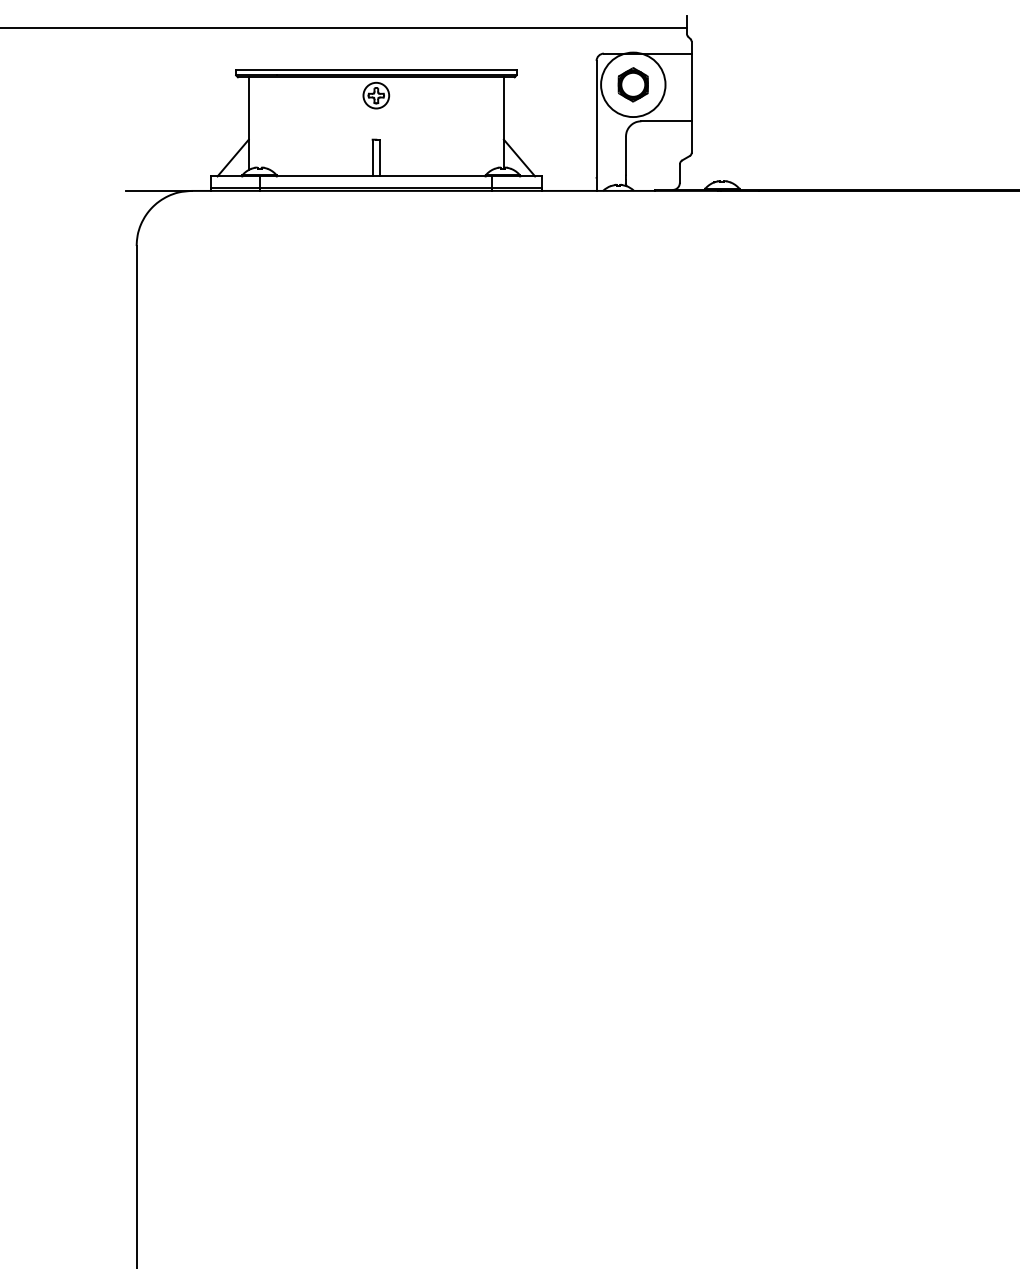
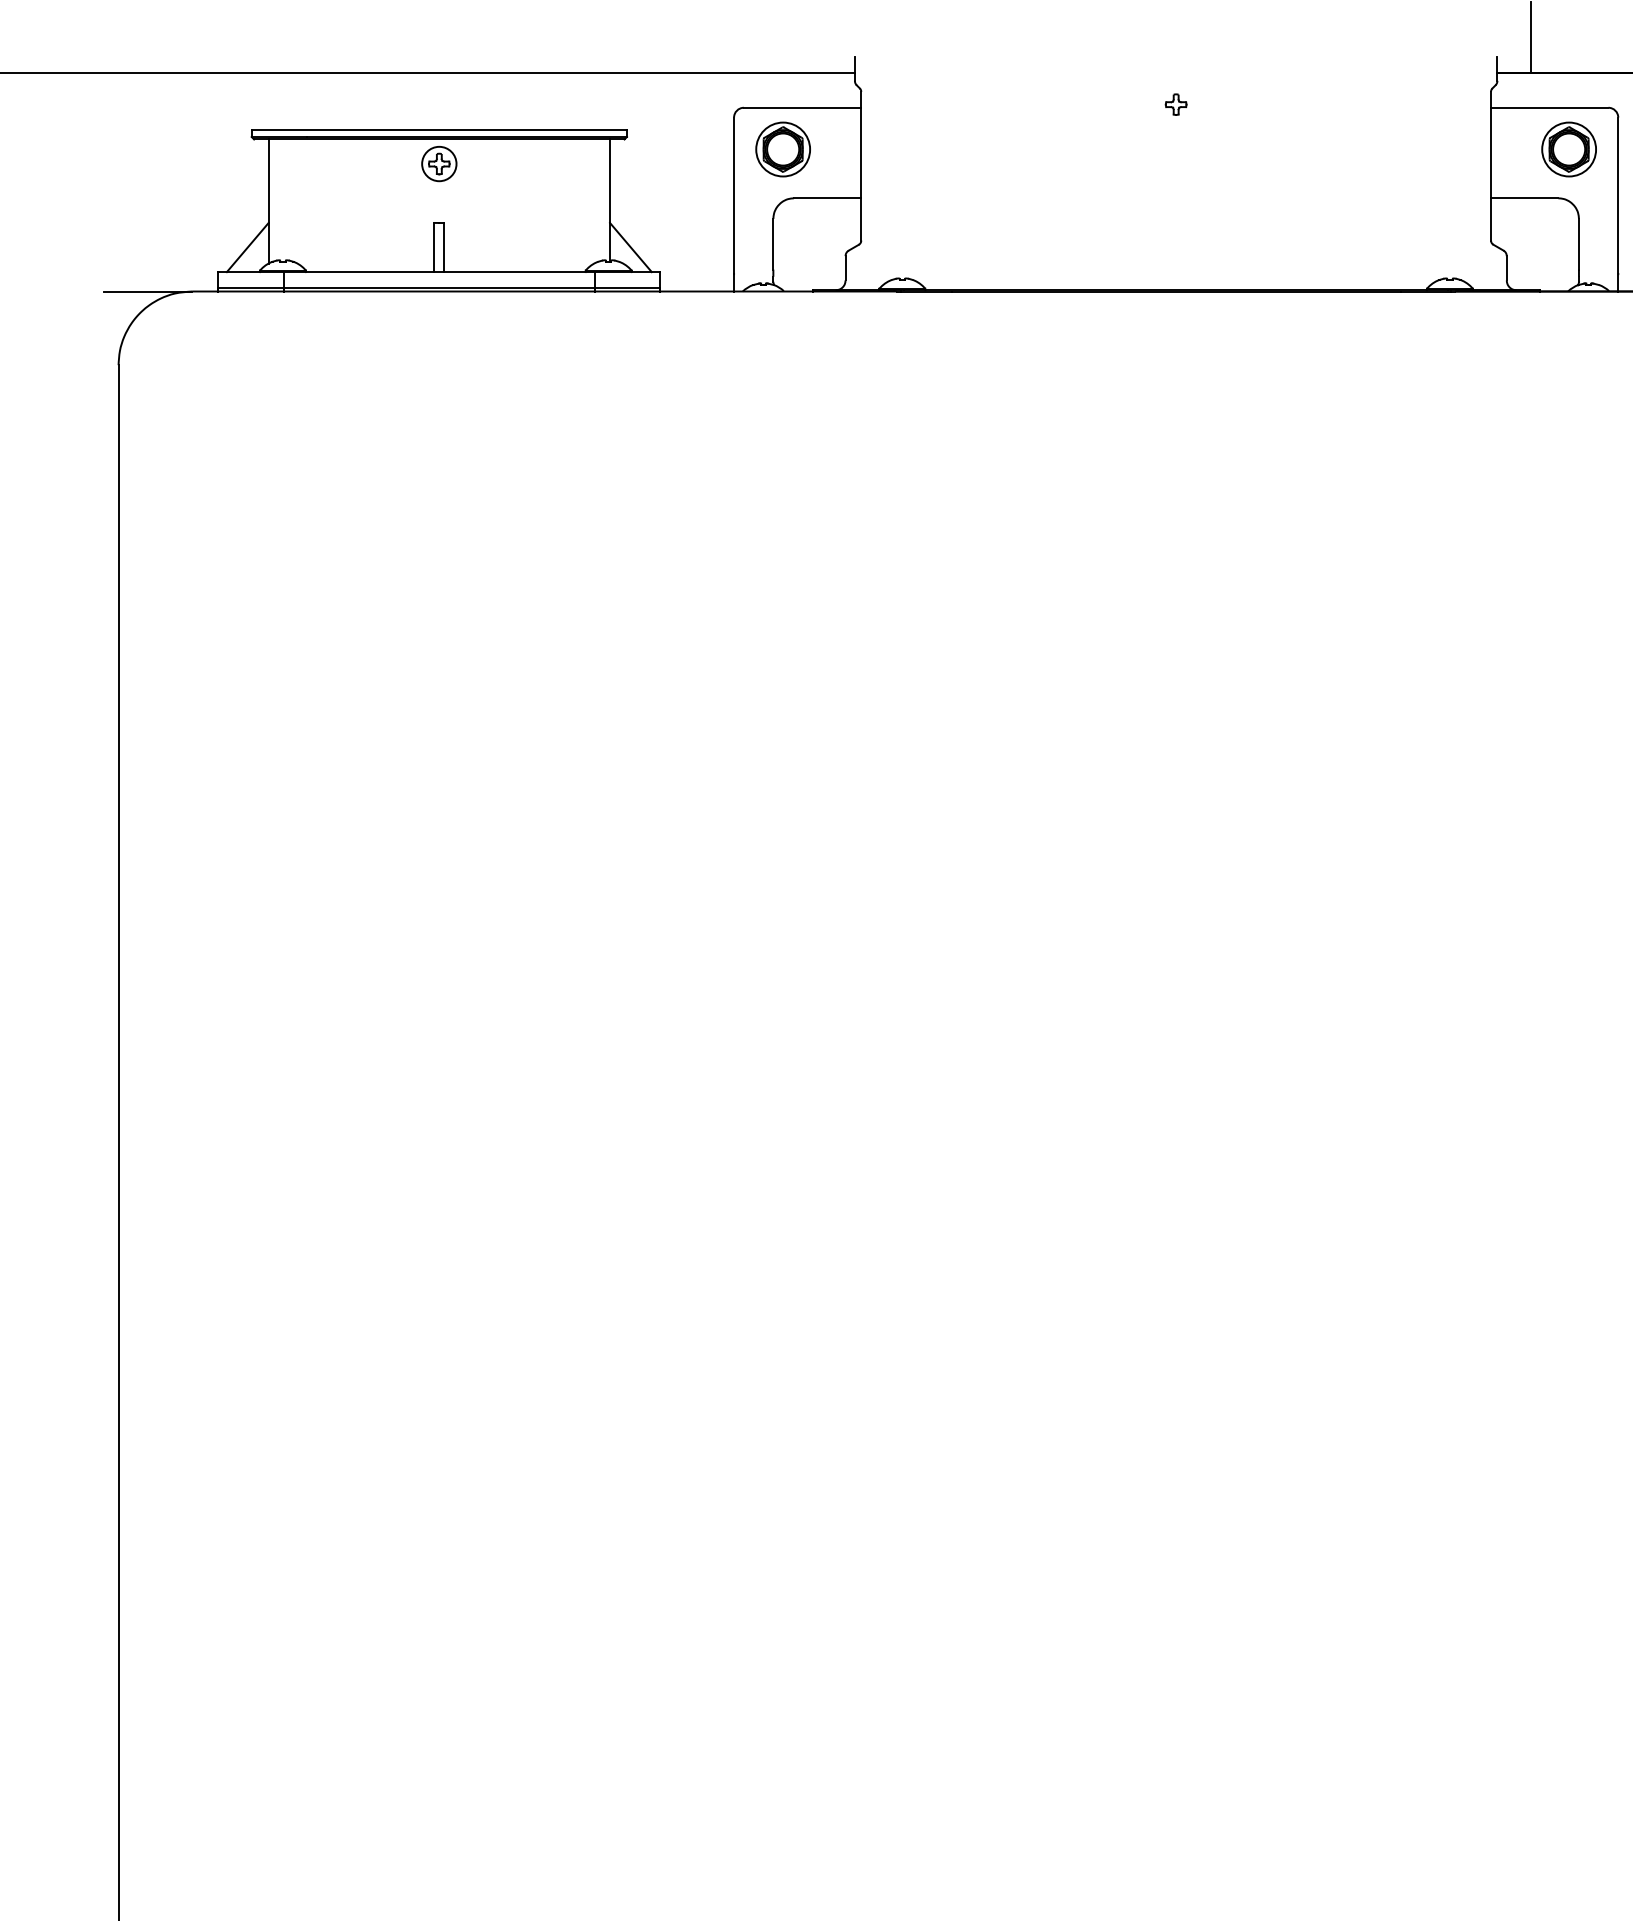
part: (926, 51) -> (1175, 104), added
circle: (633, 84) -> (783, 149), size x0.62

